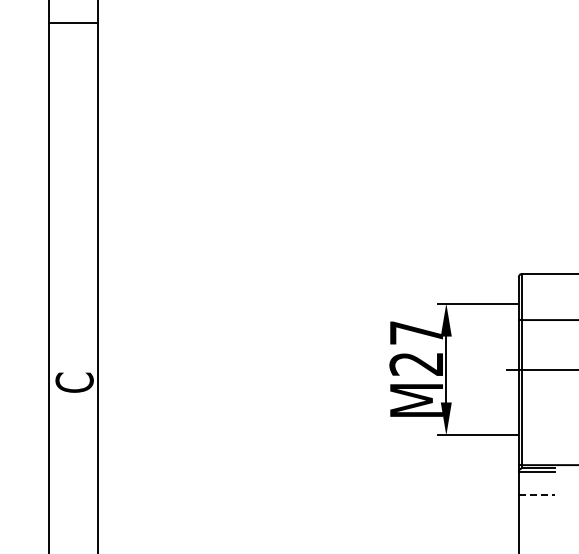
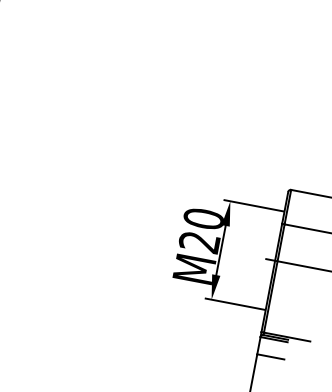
text: (415, 332) -> (203, 218), M27 -> M20
line: (537, 494) -> (271, 356), dashed -> solid

